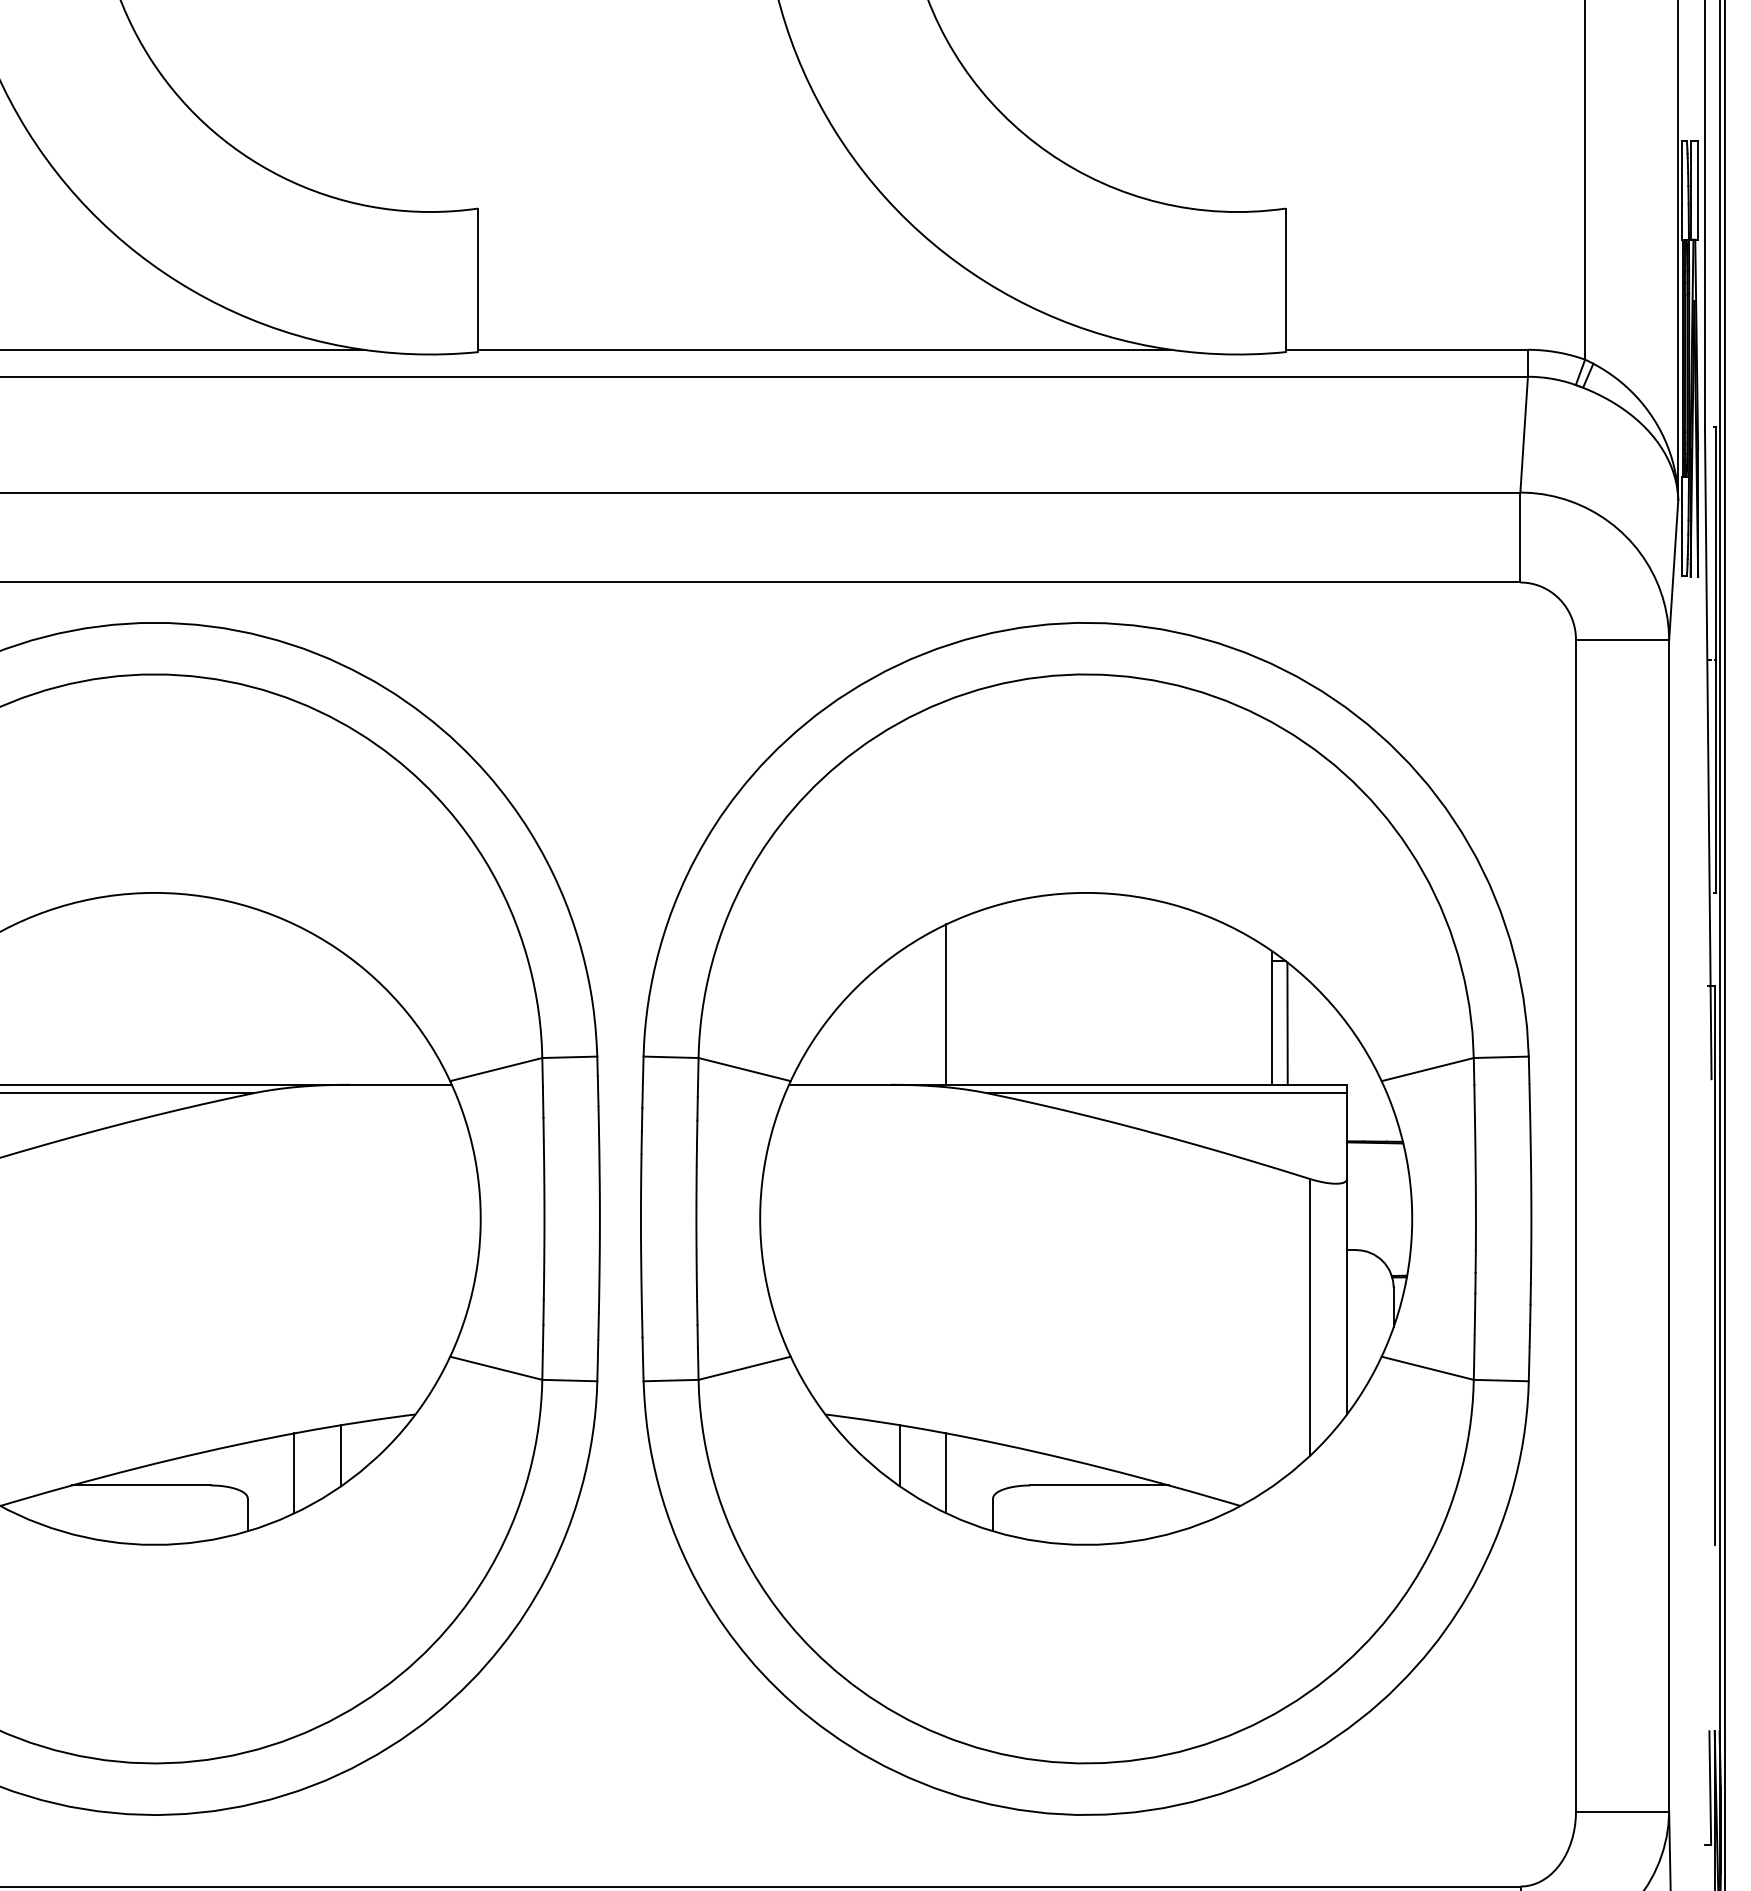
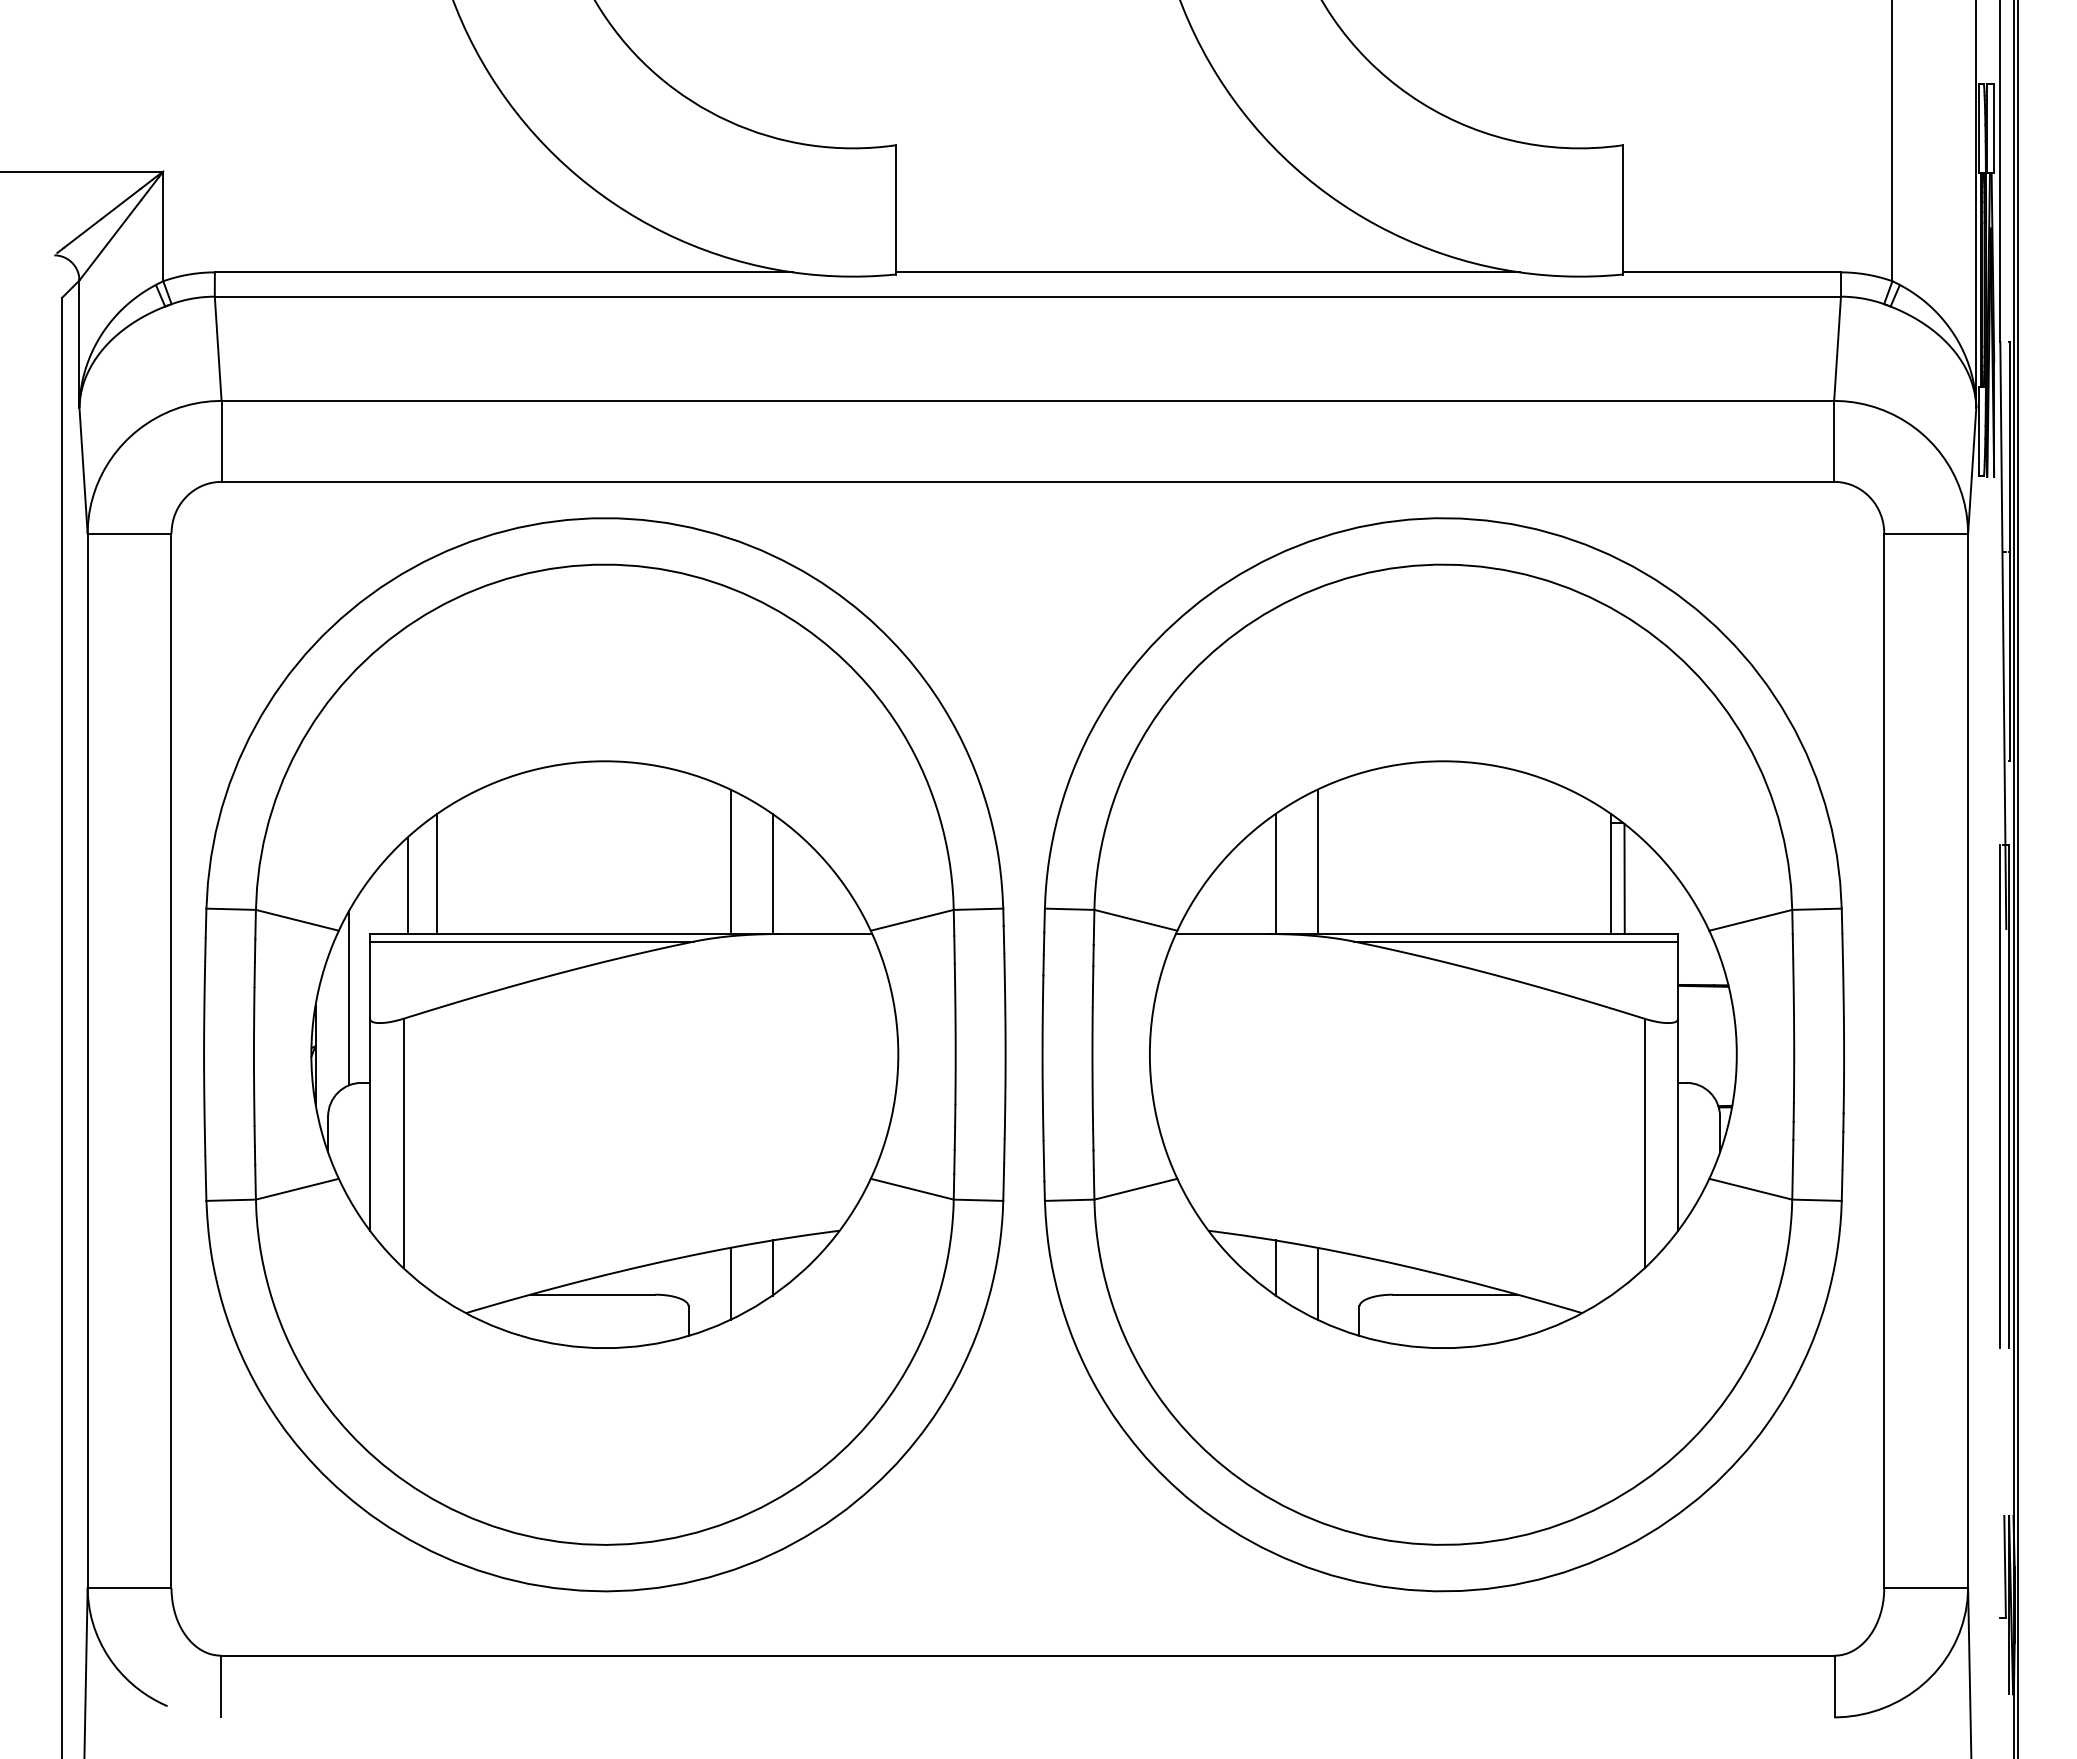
line: (294, 1004) -> (730, 861), added
line: (340, 1018) -> (772, 874), added
line: (899, 1018) -> (1275, 874), added
line: (1705, 1265) -> (2000, 1096), added

